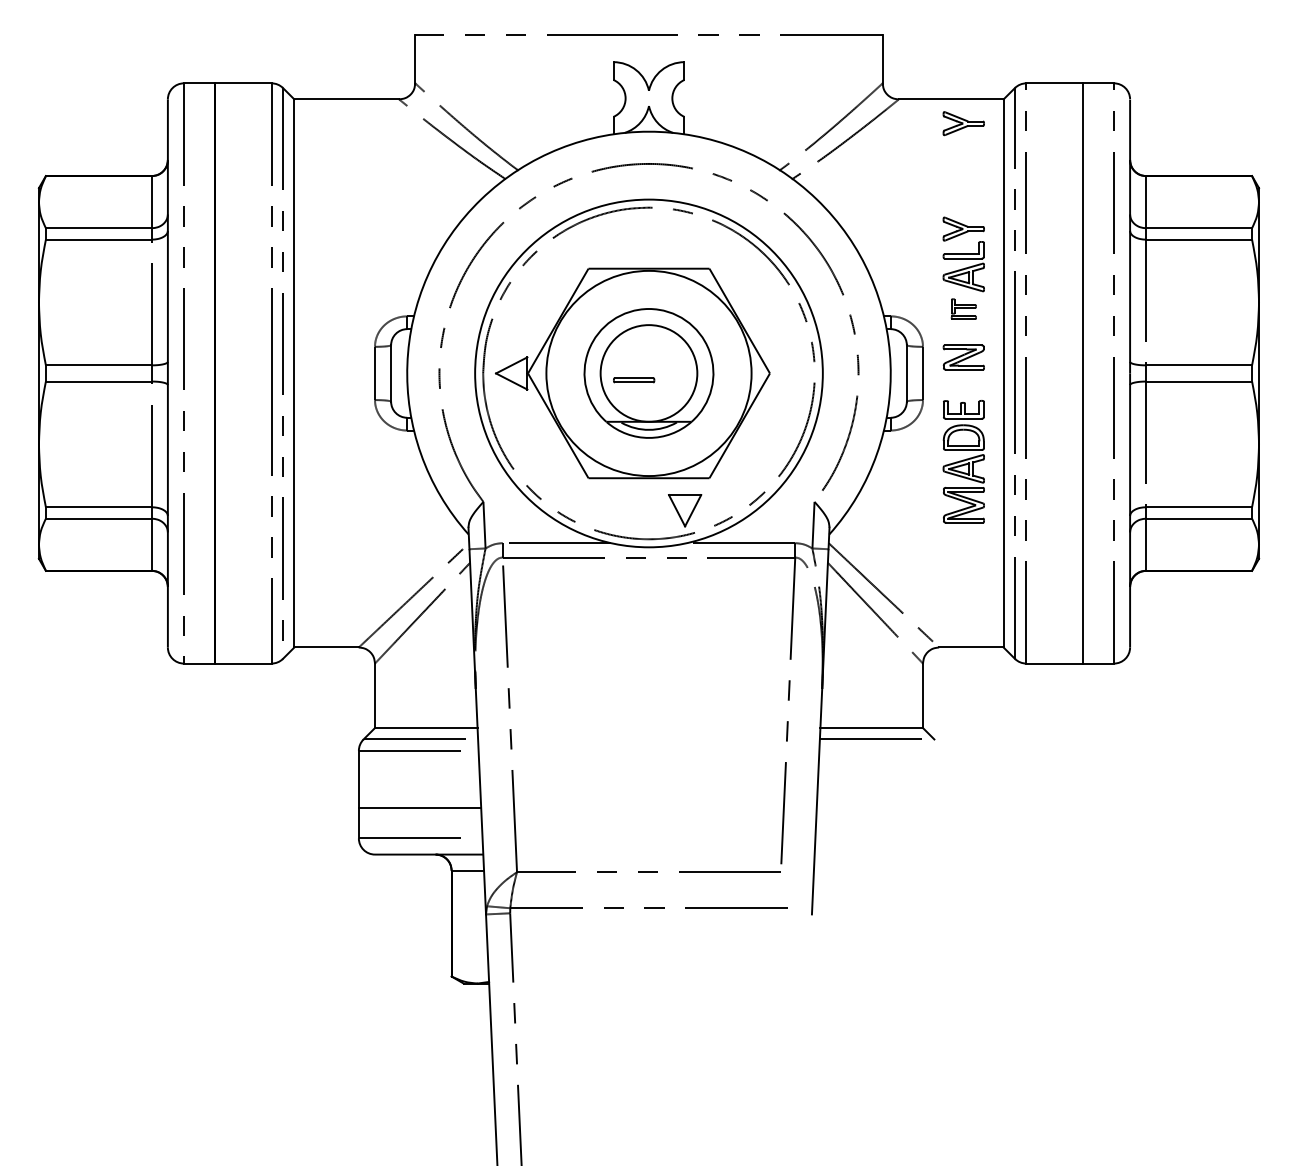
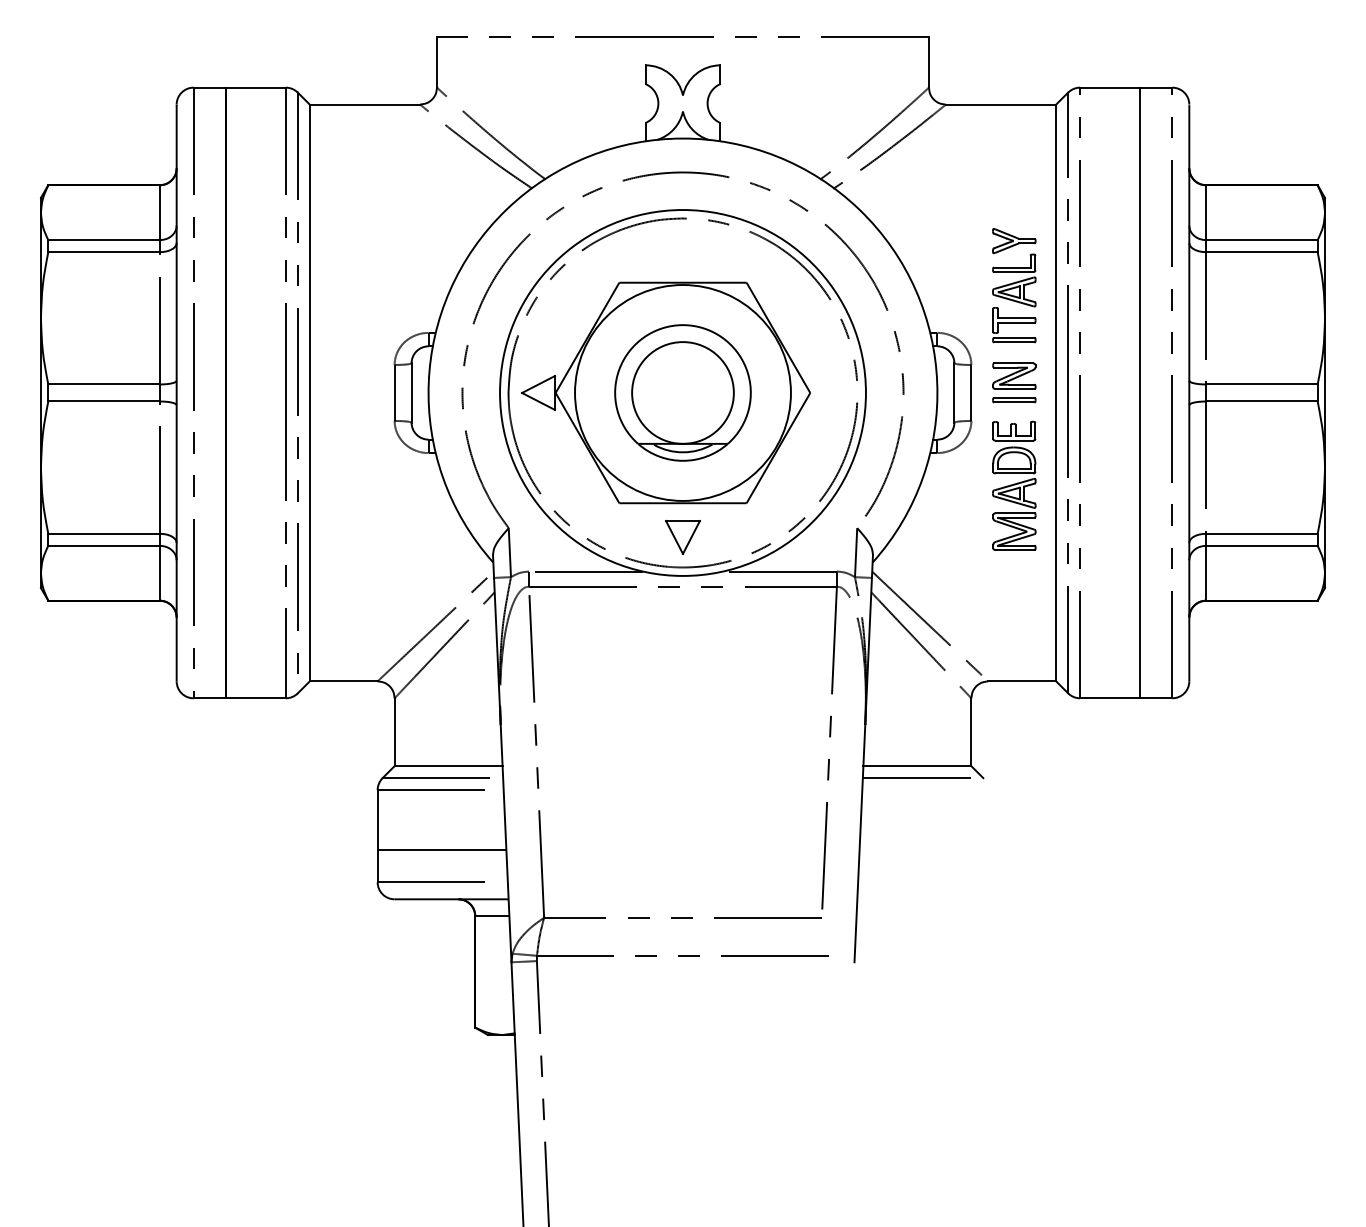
part: (963, 124) -> (1014, 130), removed
part: (963, 309) -> (1014, 325), size x1.67
part: (634, 380) -> (1014, 400), moved
part: (684, 509) -> (682, 536), moved

